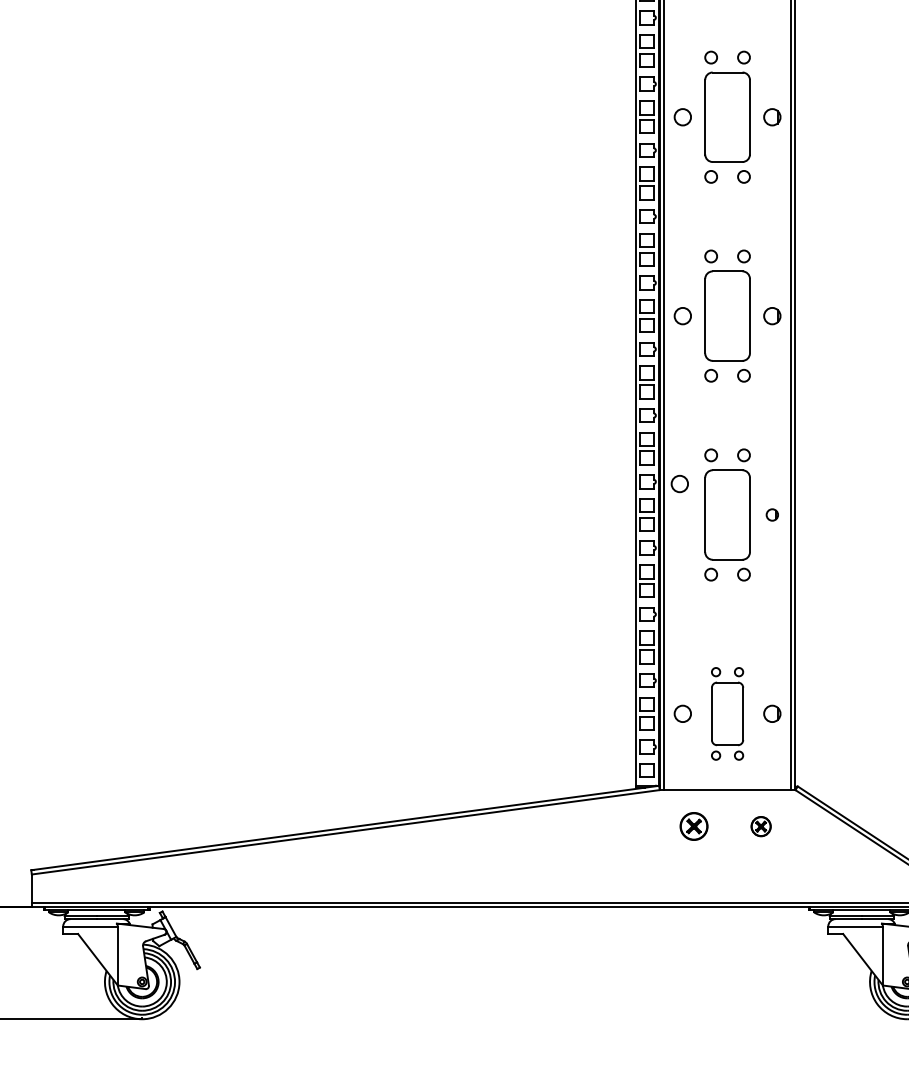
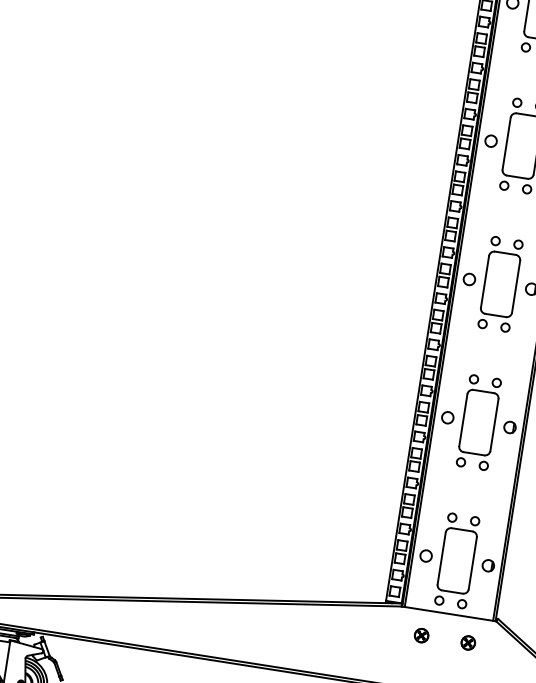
circle: (679, 483) -> (447, 417), moved
part: (772, 514) -> (510, 427), size x1.43
part: (727, 713) -> (457, 560), size x1.43
part: (693, 826) -> (421, 635), size x0.71

